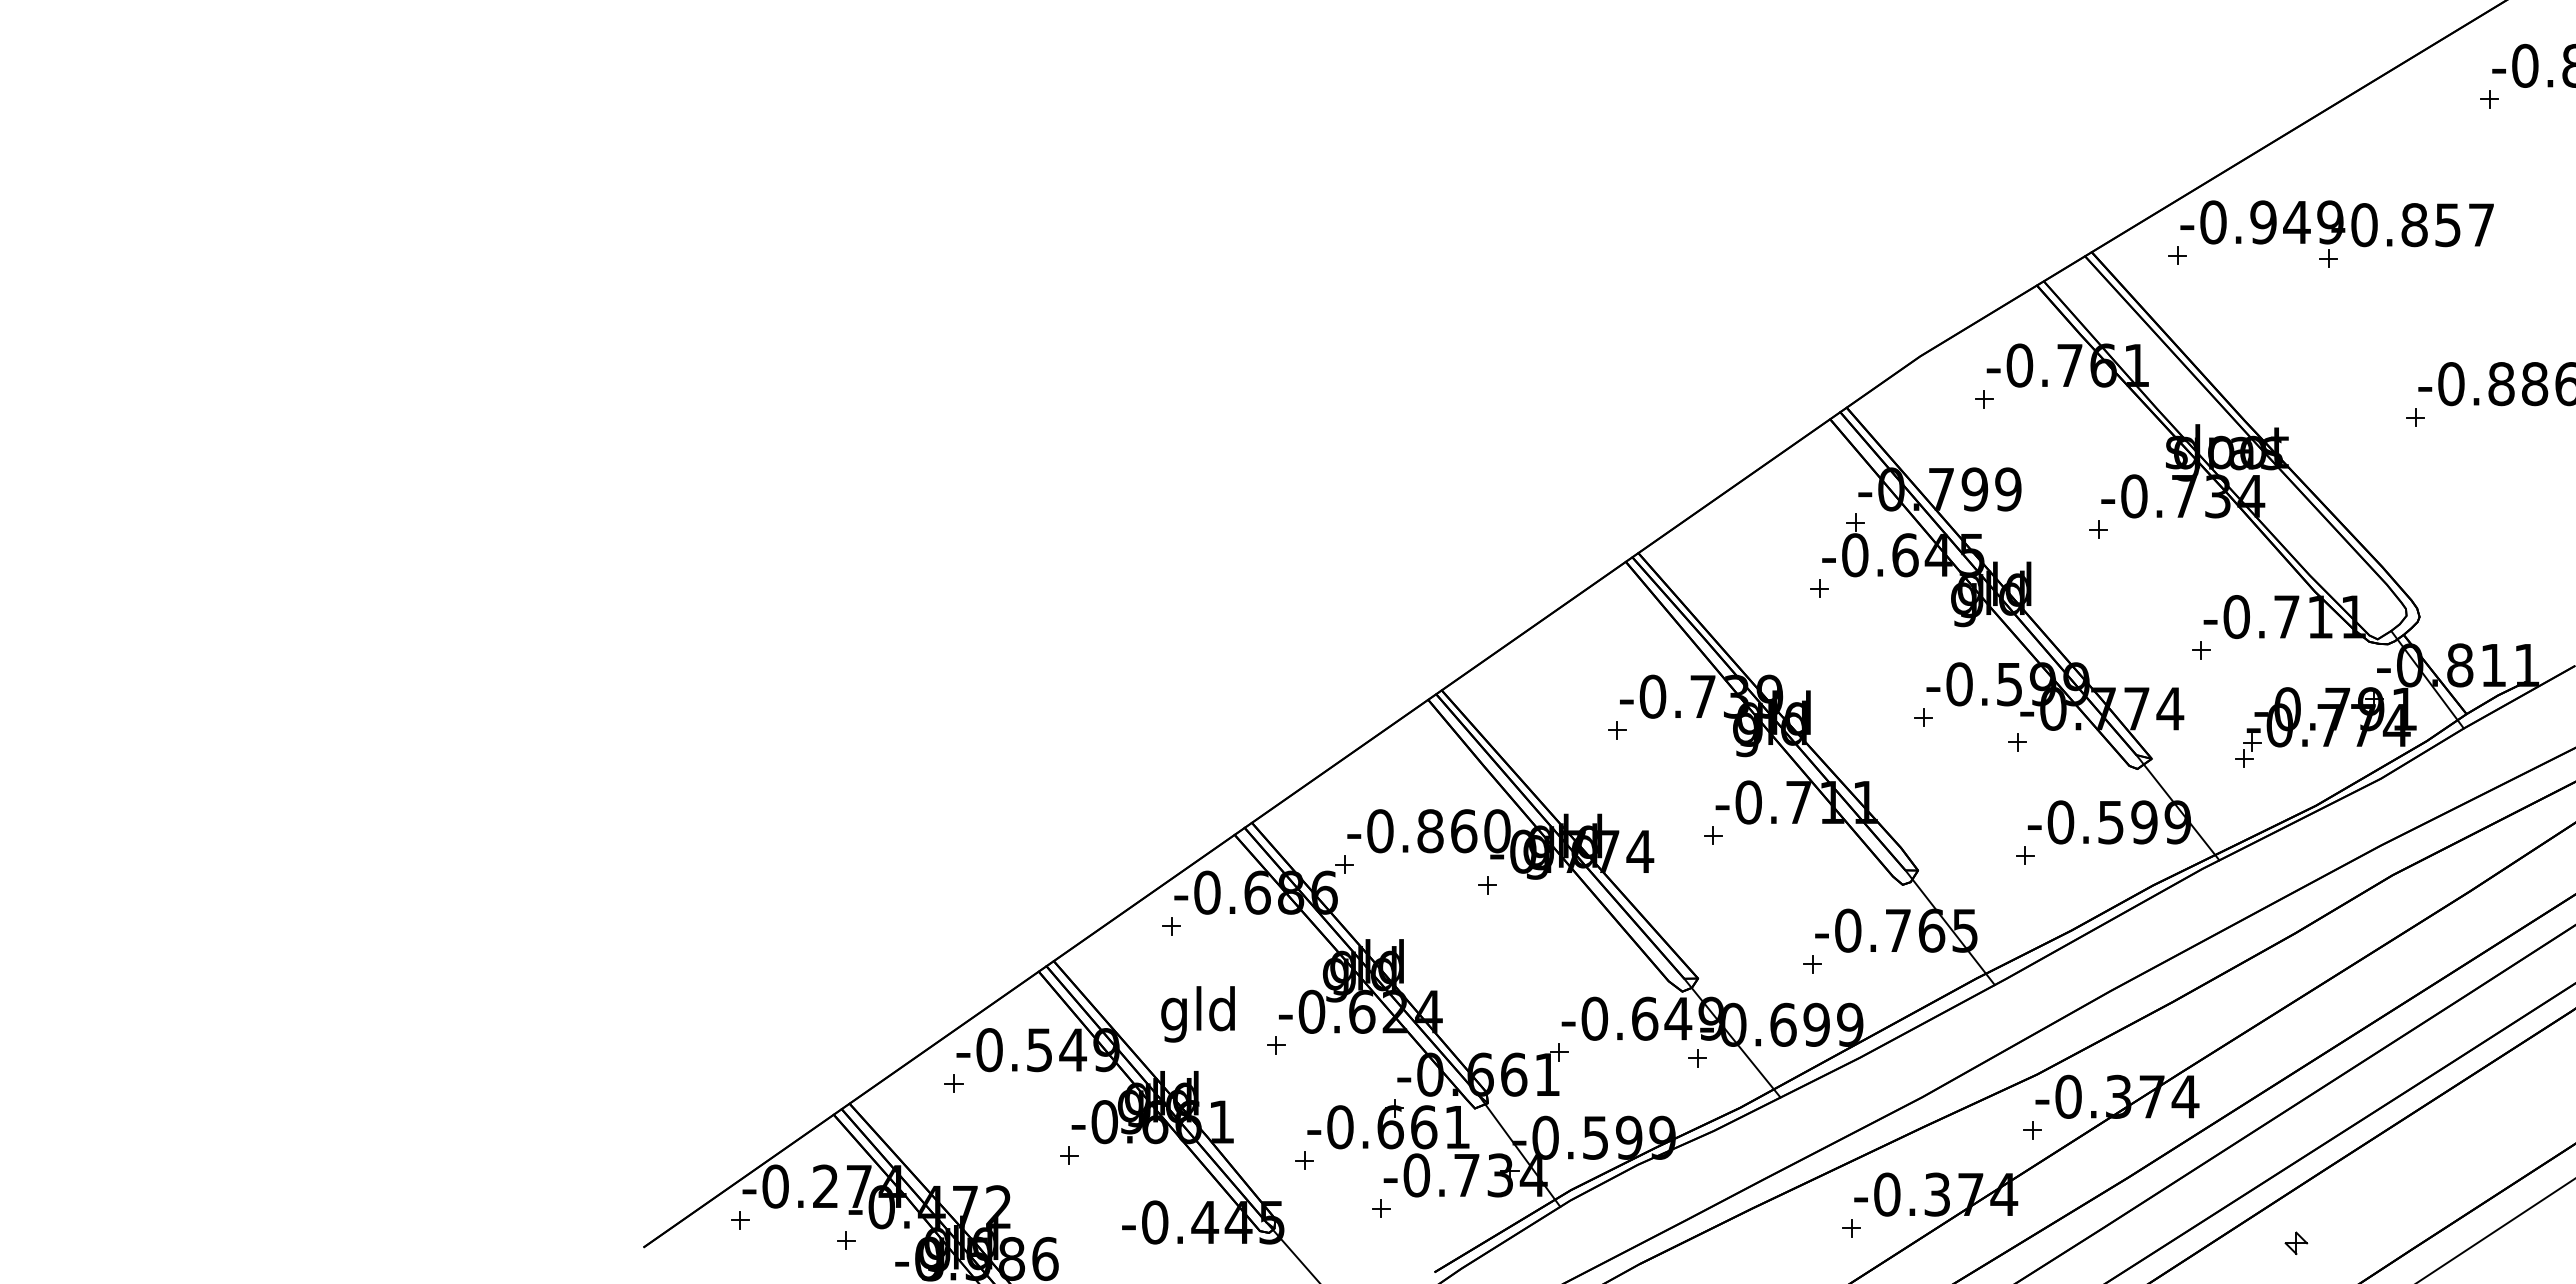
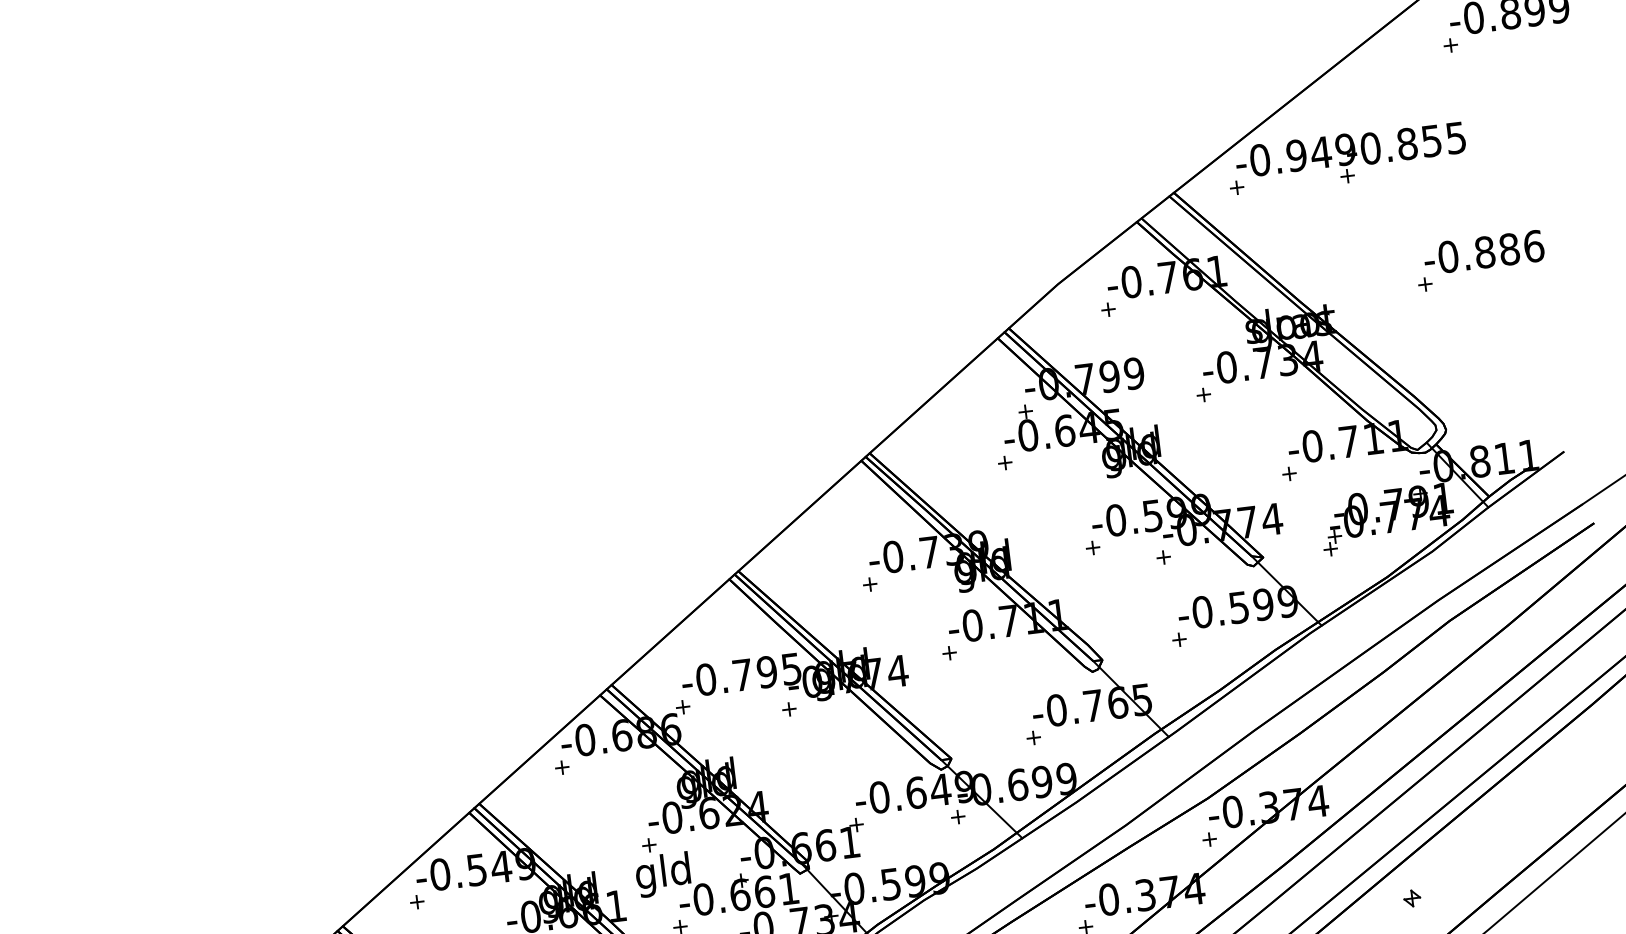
text: (2481, 225) -> (1456, 138), -0.857 -> -0.855
text: (1463, 831) -> (766, 672), -0.860 -> -0.795
text: (1197, 1014) -> (662, 874), moved

